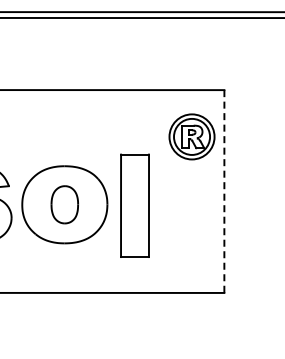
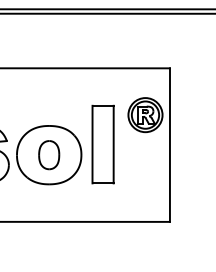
part: (191, 136) -> (145, 114), moved
line: (224, 192) -> (170, 145), dashed -> solid
part: (134, 205) -> (102, 144), moved

